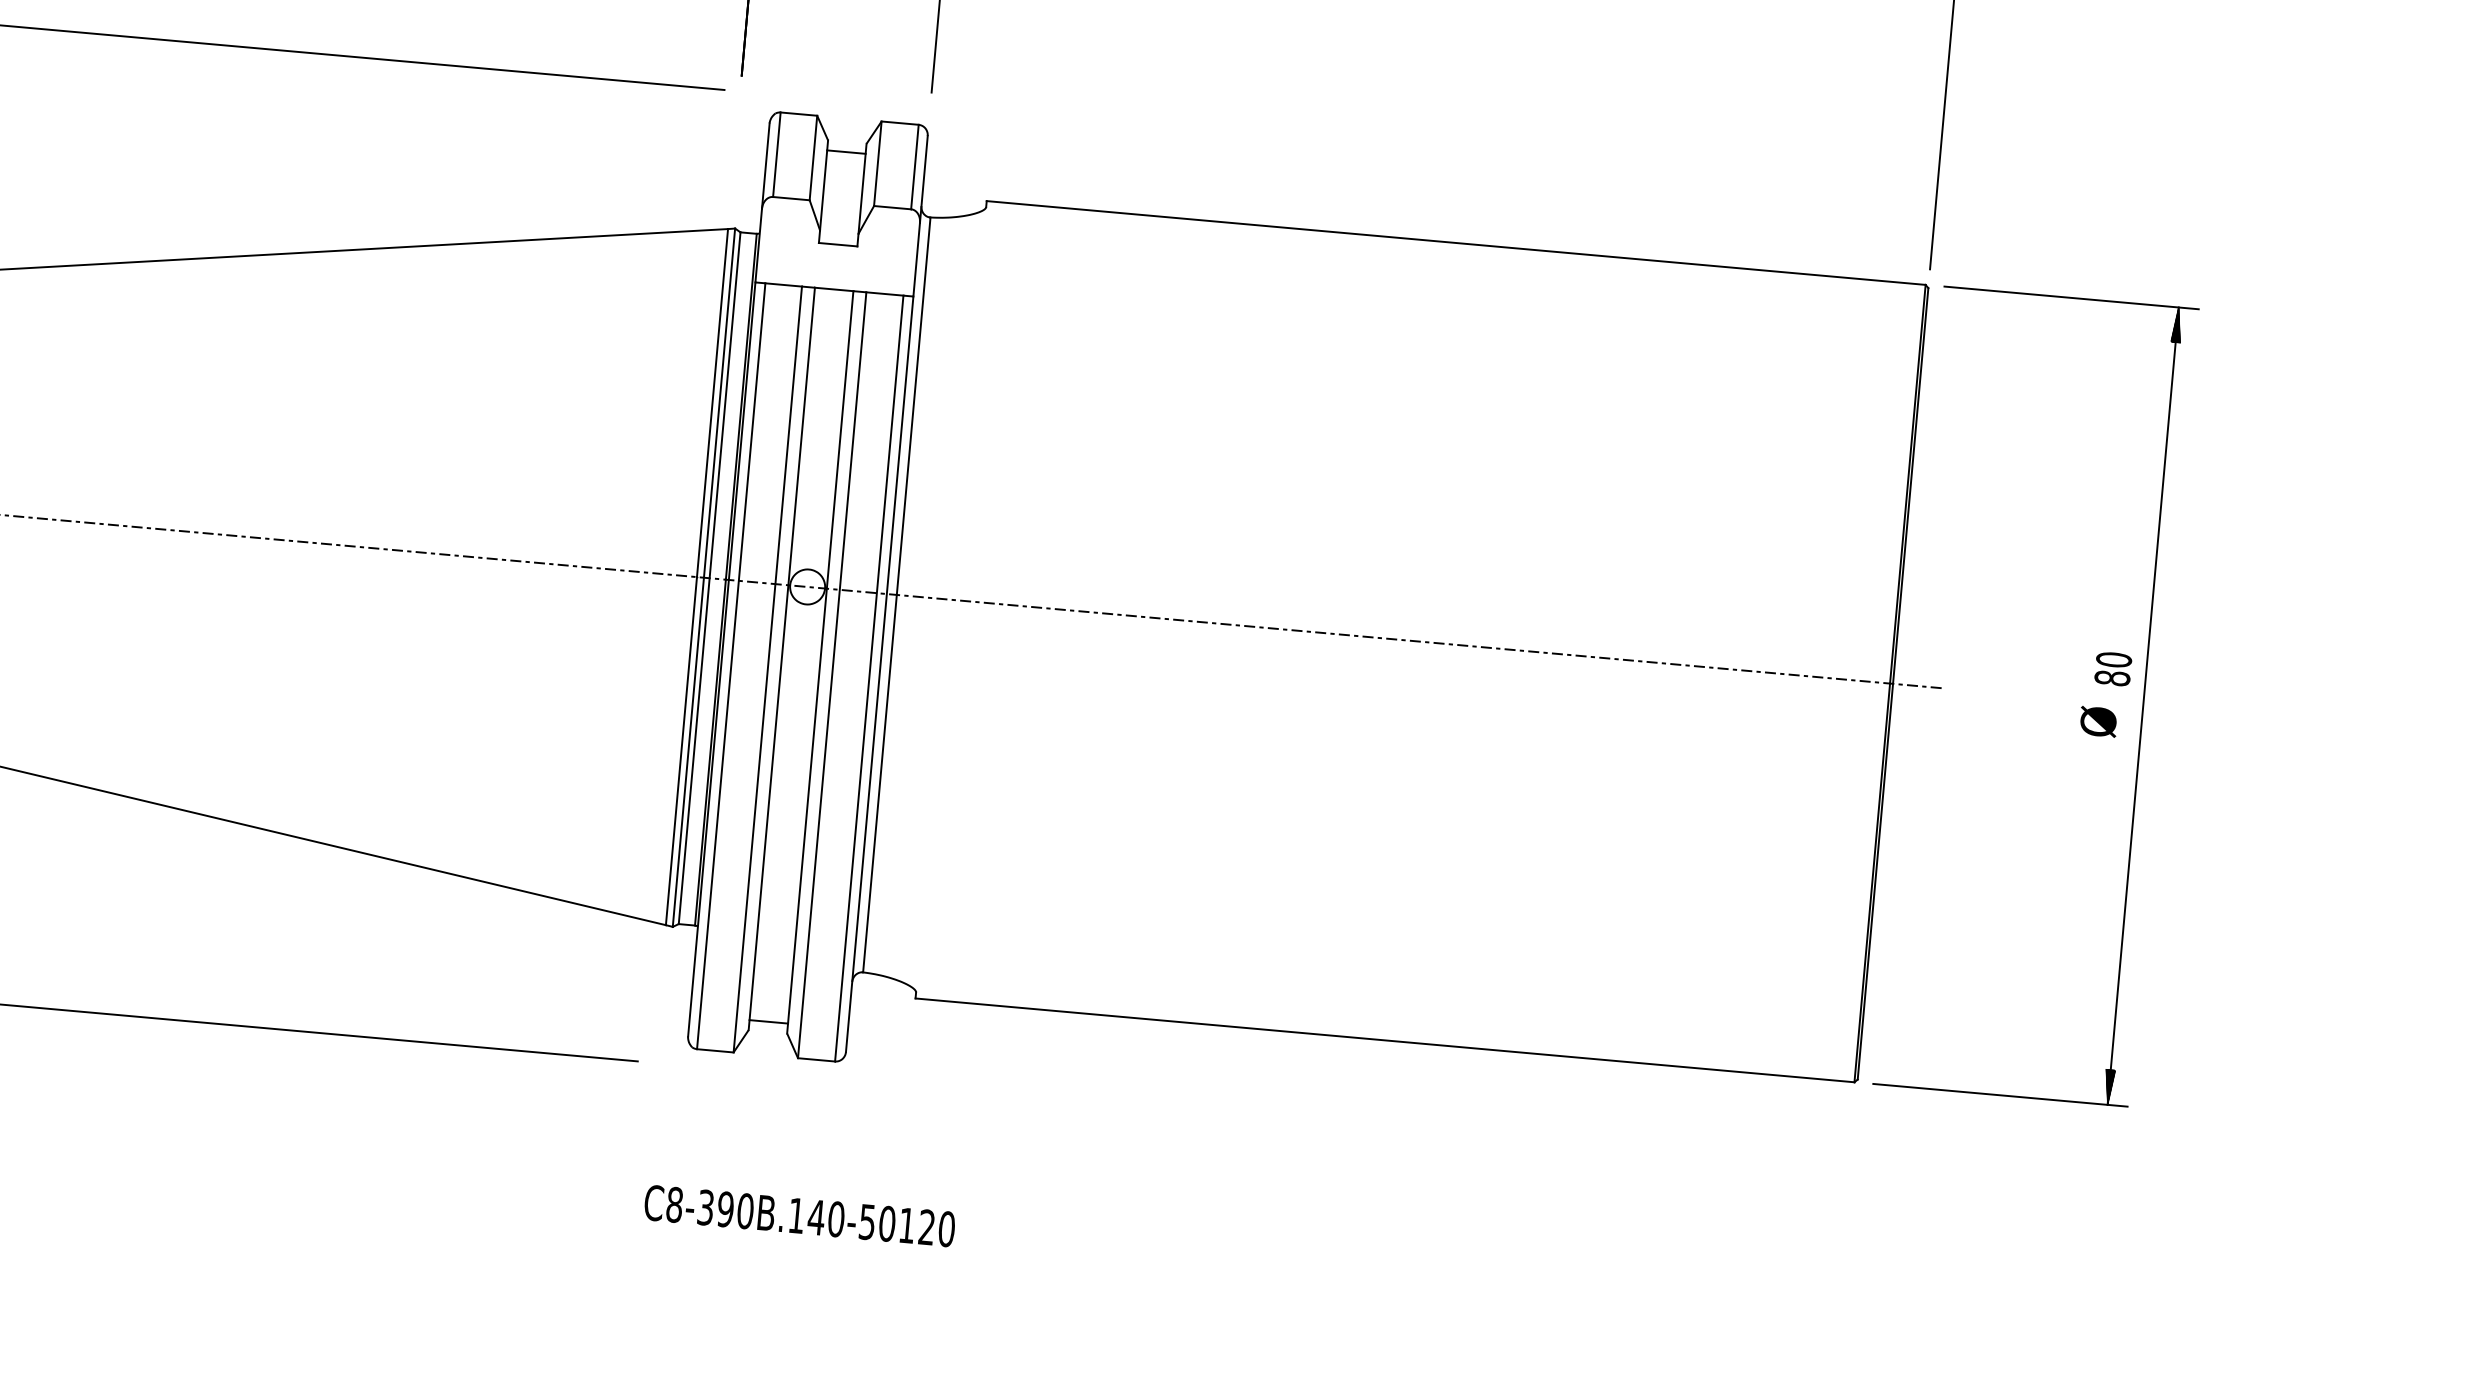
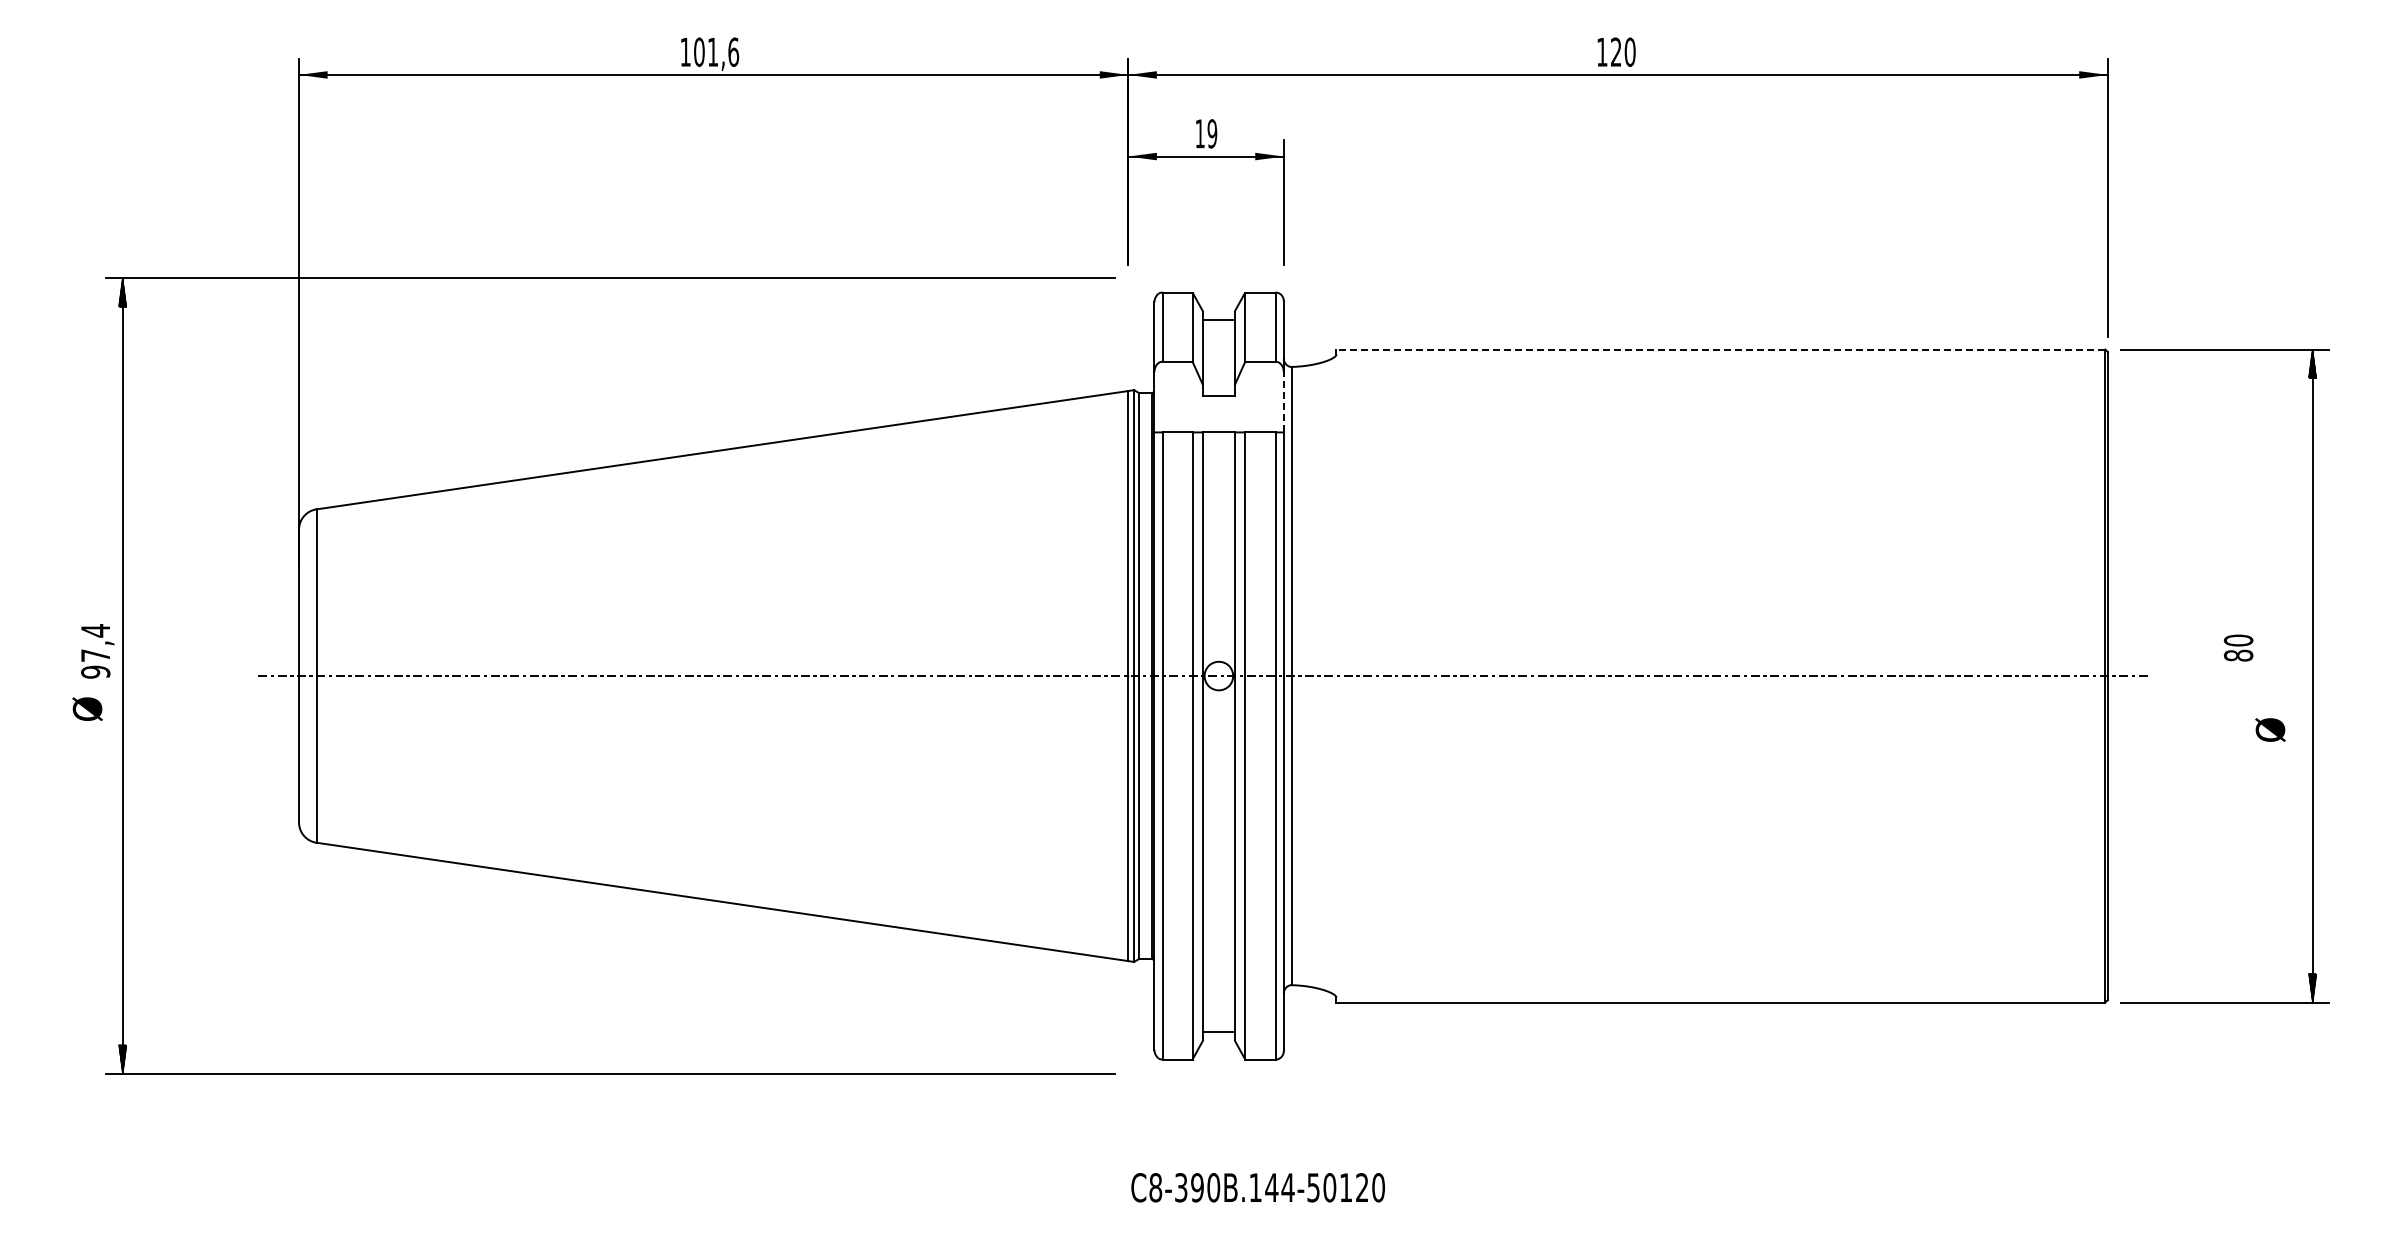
line: (1455, 242) -> (1720, 349), solid -> dashed
line: (916, 258) -> (1283, 401), solid -> dashed
text: (2113, 668) -> (2238, 647), moved
text: (2098, 721) -> (2270, 729), moved
text: (835, 1218) -> (1287, 1187), C8-390B.140-50120 -> C8-390B.144-50120

